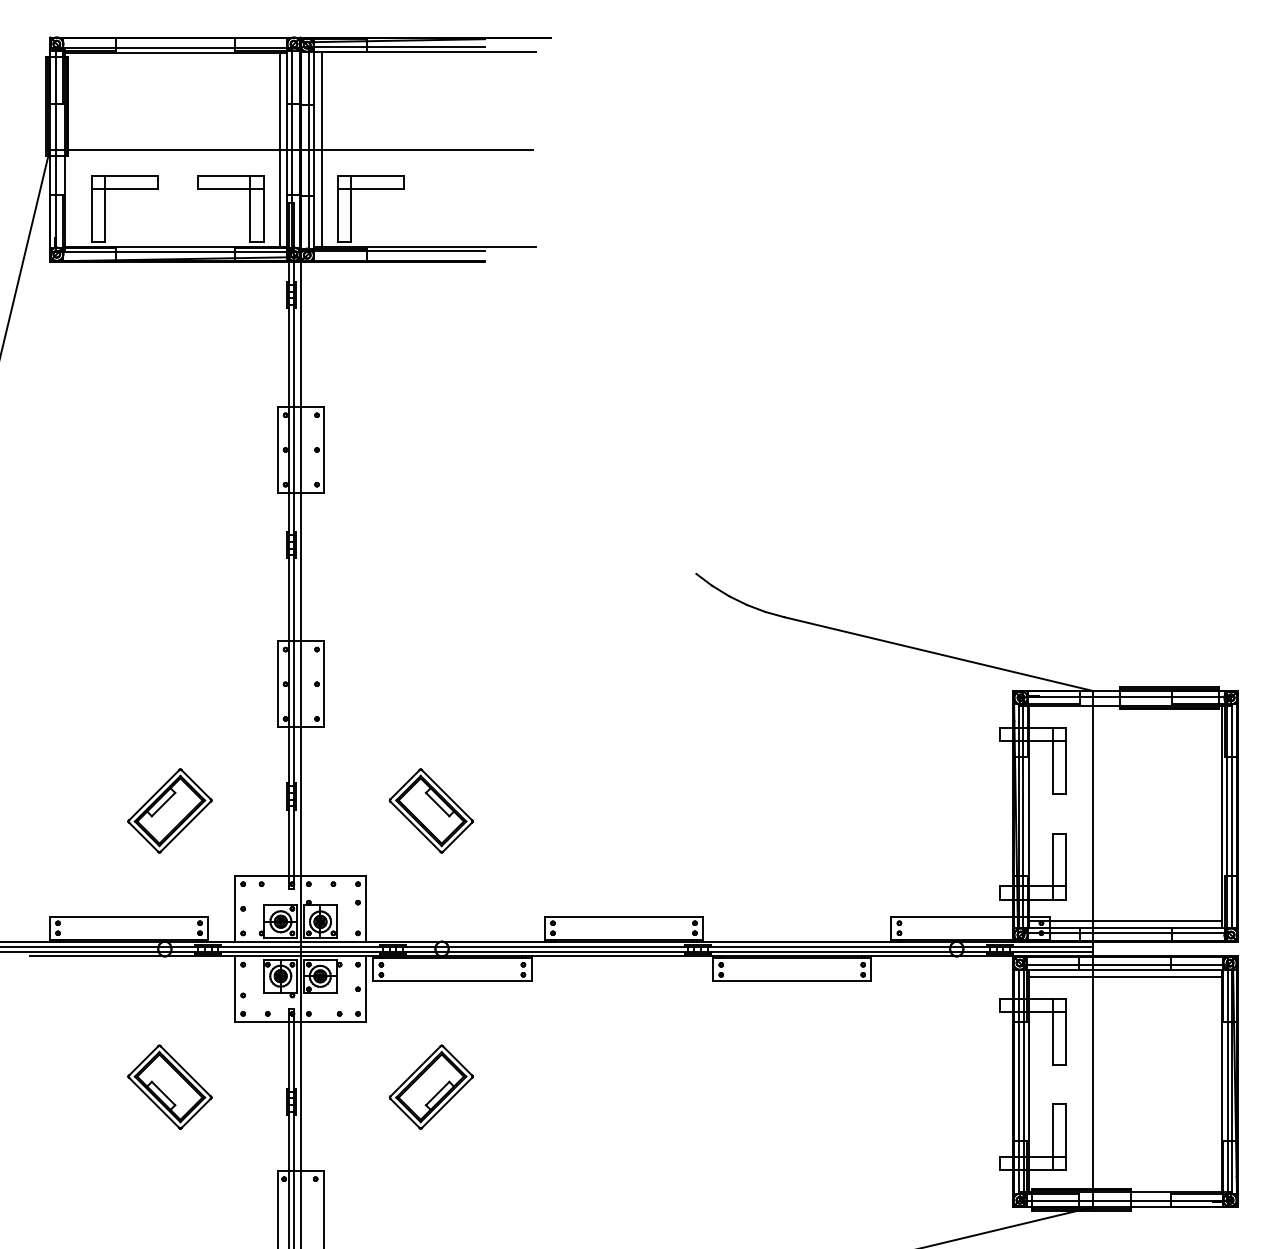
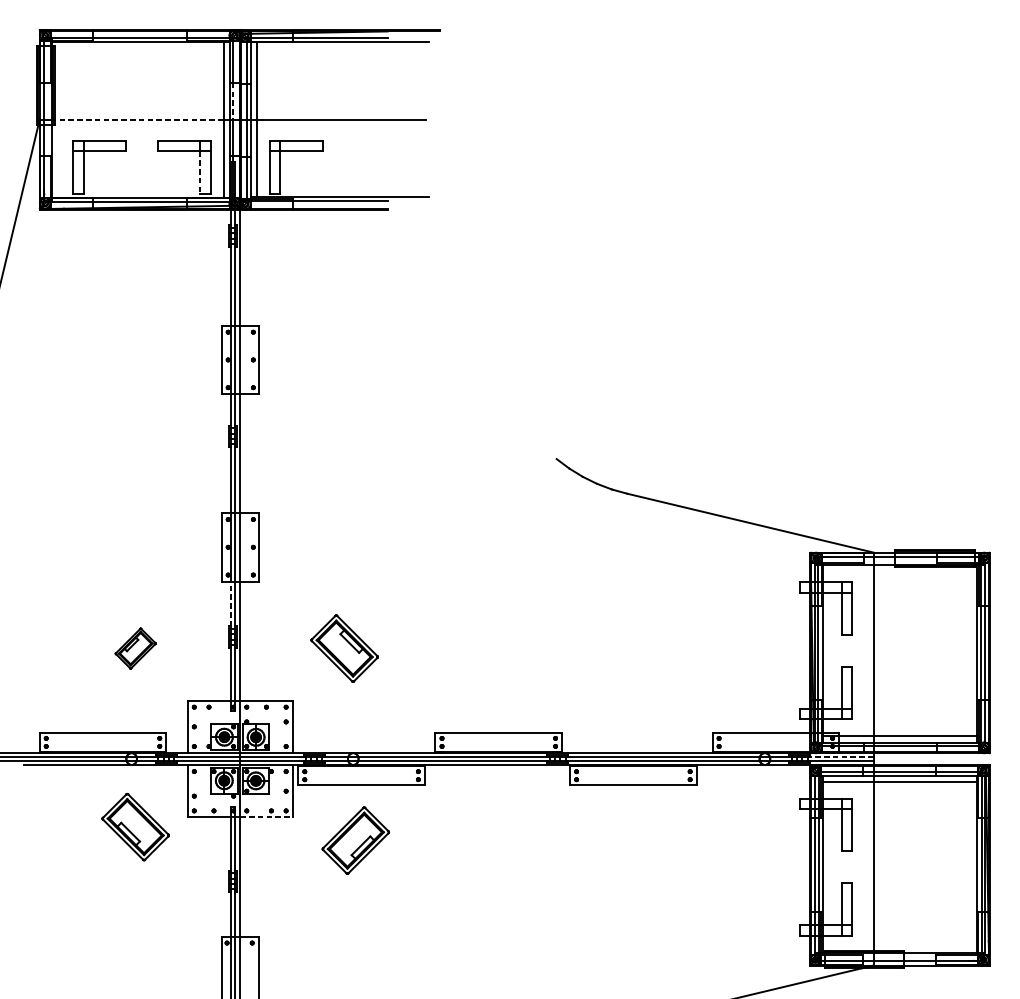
line: (291, 127) -> (232, 102), solid -> dashed
line: (174, 149) -> (139, 119), solid -> dashed
line: (250, 216) -> (200, 173), solid -> dashed
line: (289, 754) -> (231, 603), solid -> dashed
part: (169, 810) -> (135, 648), size x0.6
line: (1052, 946) -> (841, 757), solid -> dashed
line: (333, 1022) -> (266, 817), solid -> dashed
part: (169, 1086) -> (135, 826), moved
part: (430, 1086) -> (355, 840), moved

